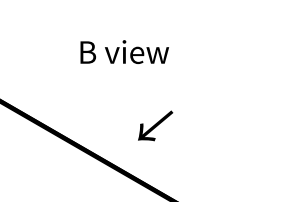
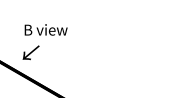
text: (154, 125) -> (30, 52), moved

